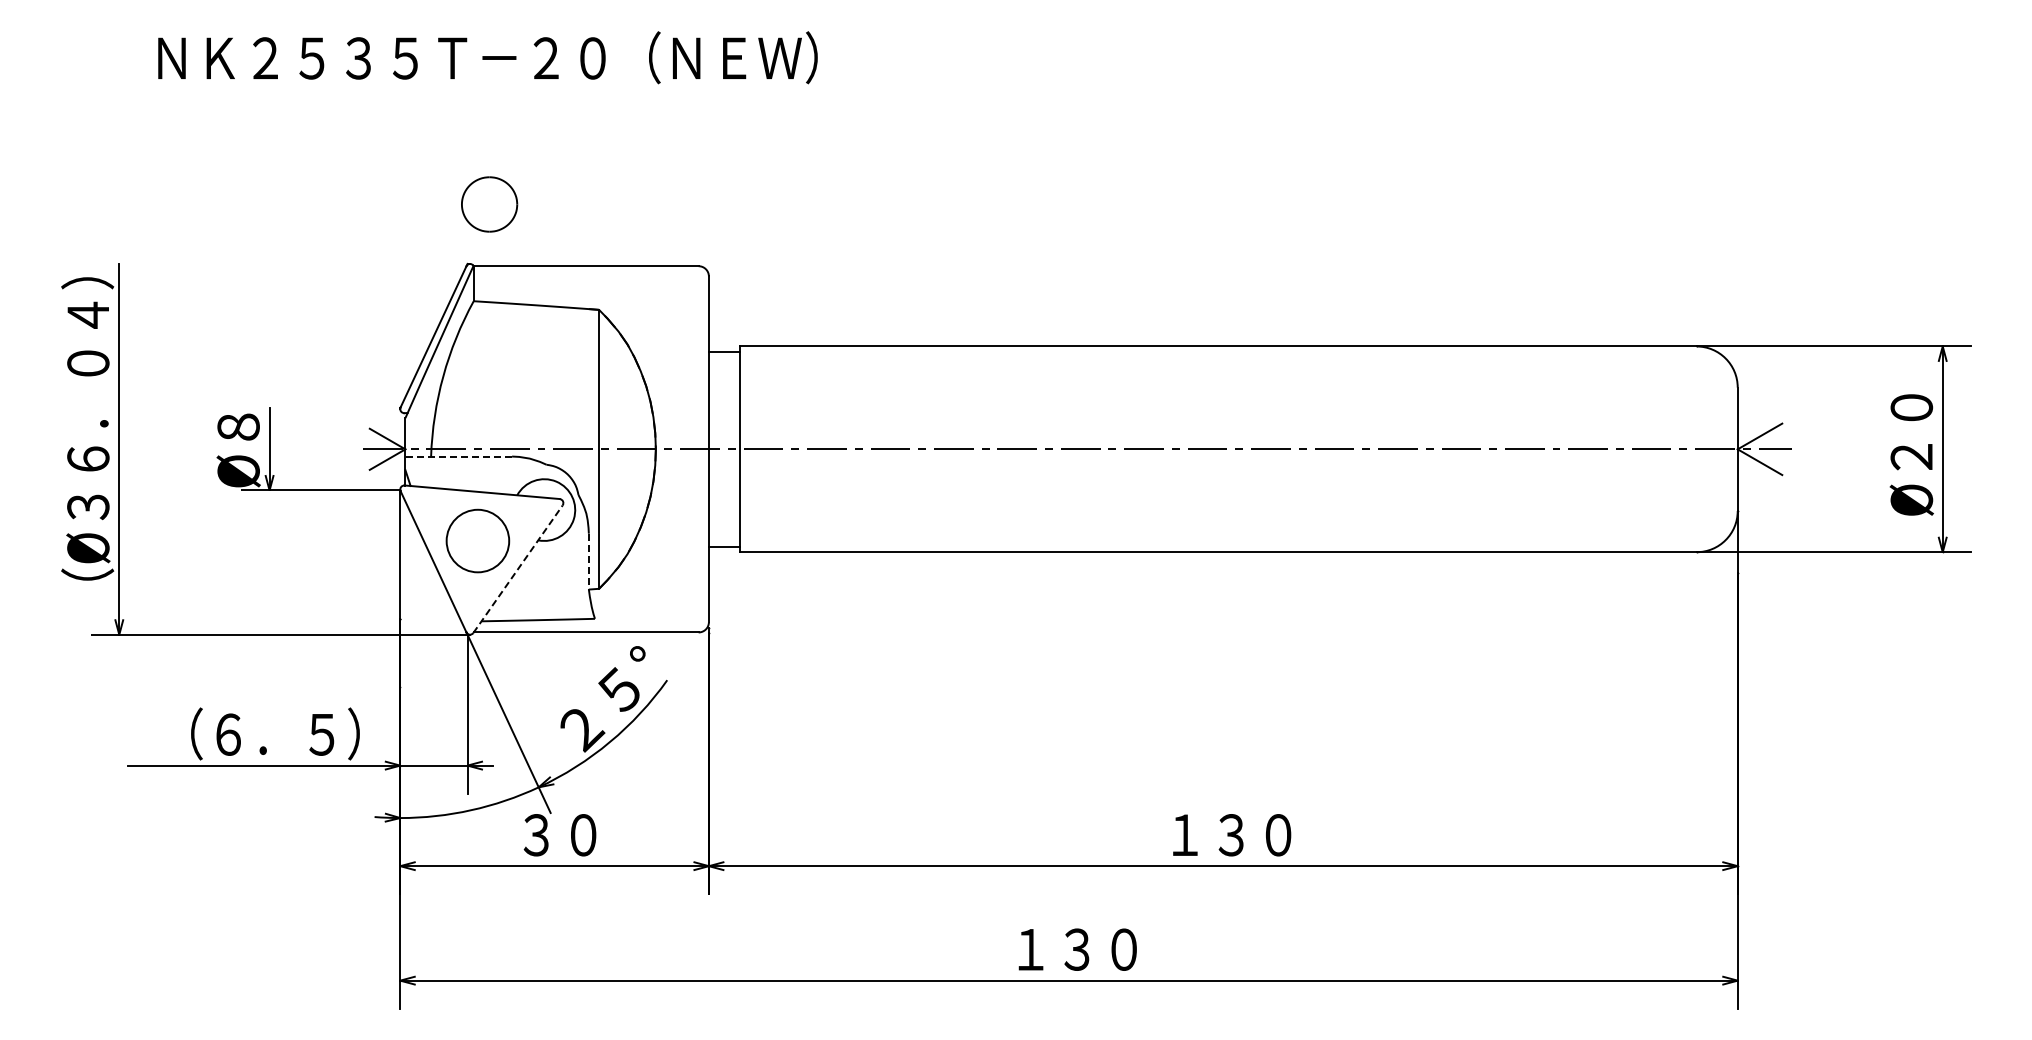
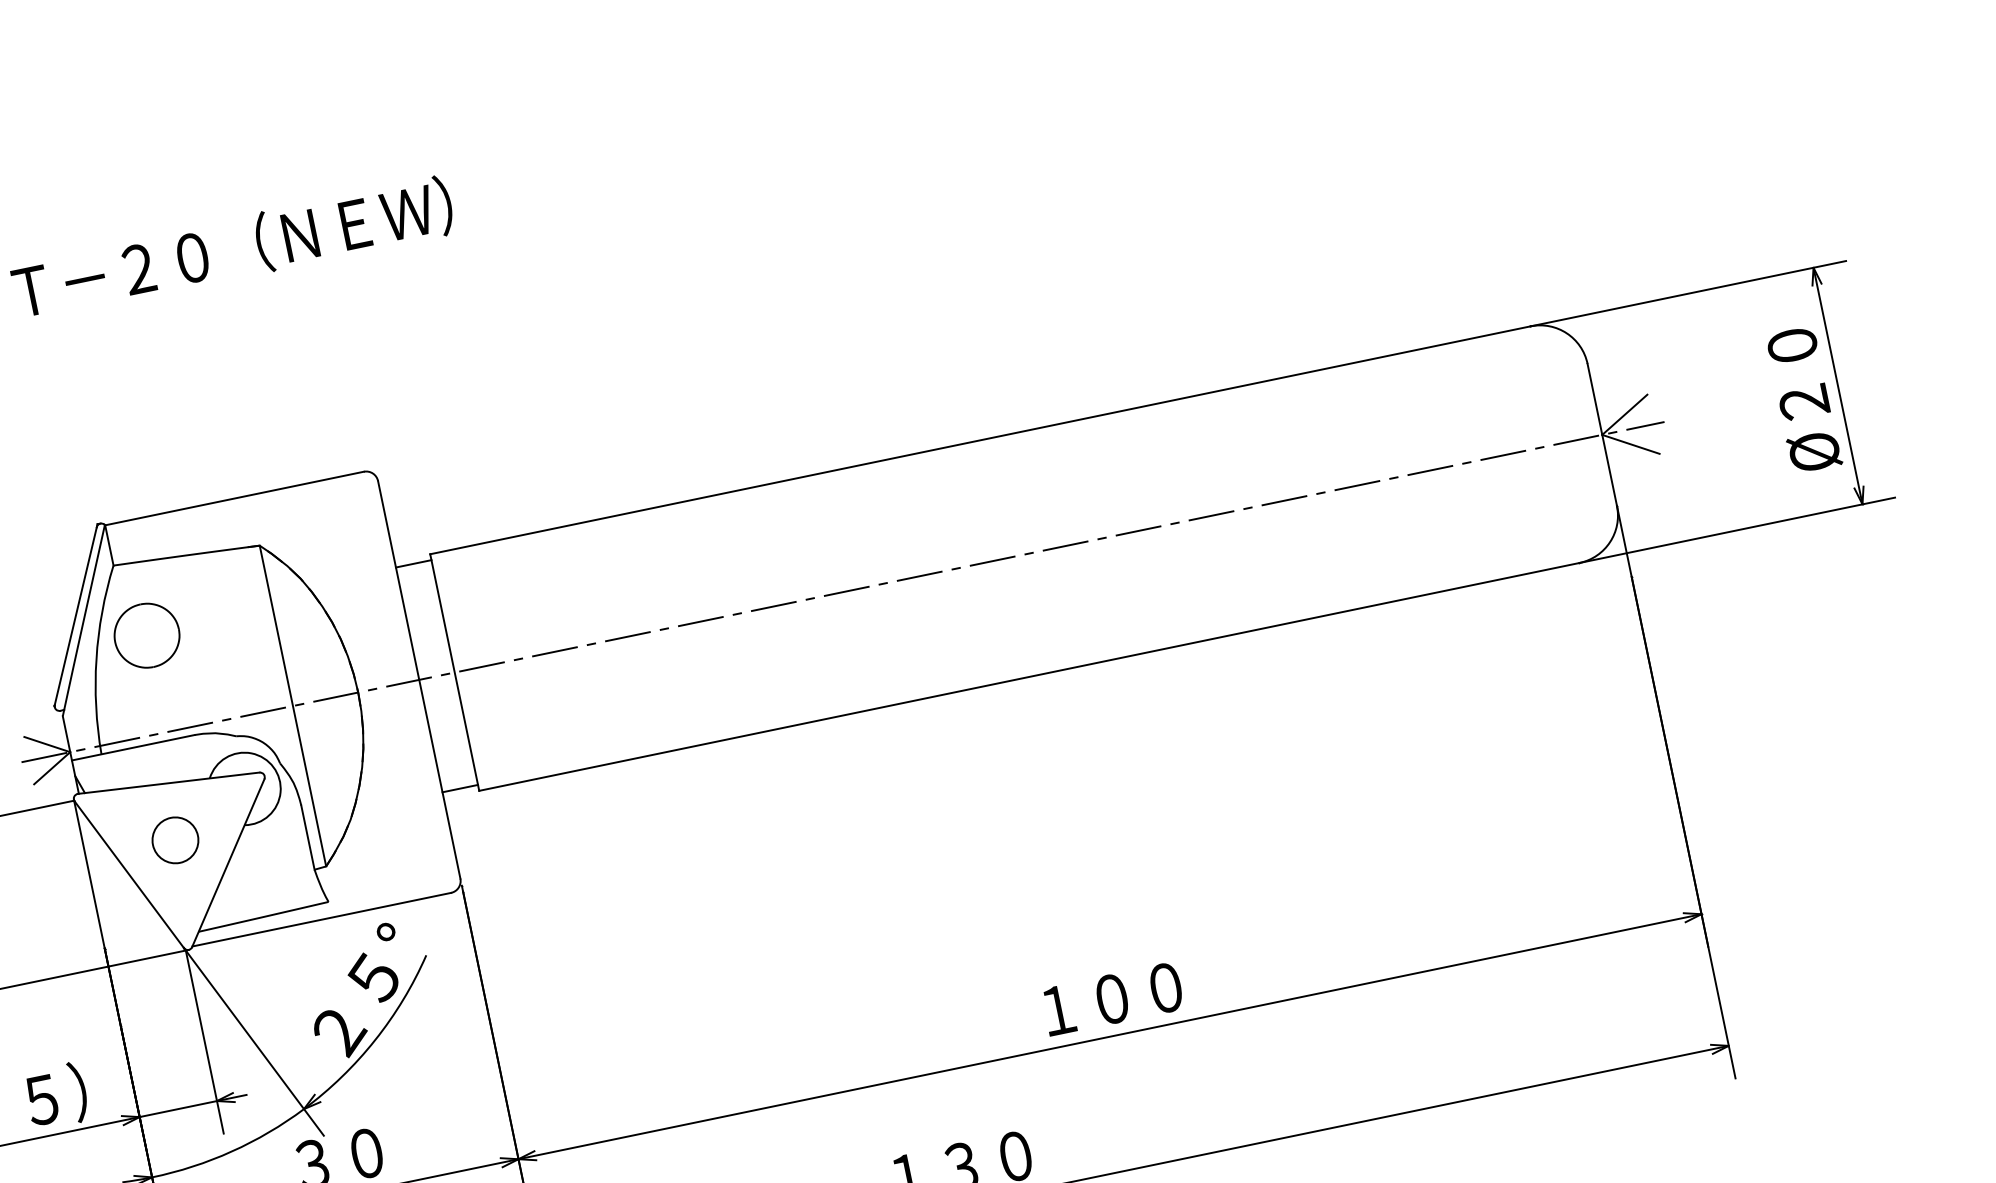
part: (489, 204) -> (146, 635), moved
line: (458, 456) -> (132, 747), dashed -> solid
circle: (477, 540) -> (174, 839), size x0.62
line: (588, 561) -> (307, 837), dashed -> solid
line: (518, 569) -> (228, 863), dashed -> solid
text: (1231, 835) -> (1112, 999), １３０ -> １００

